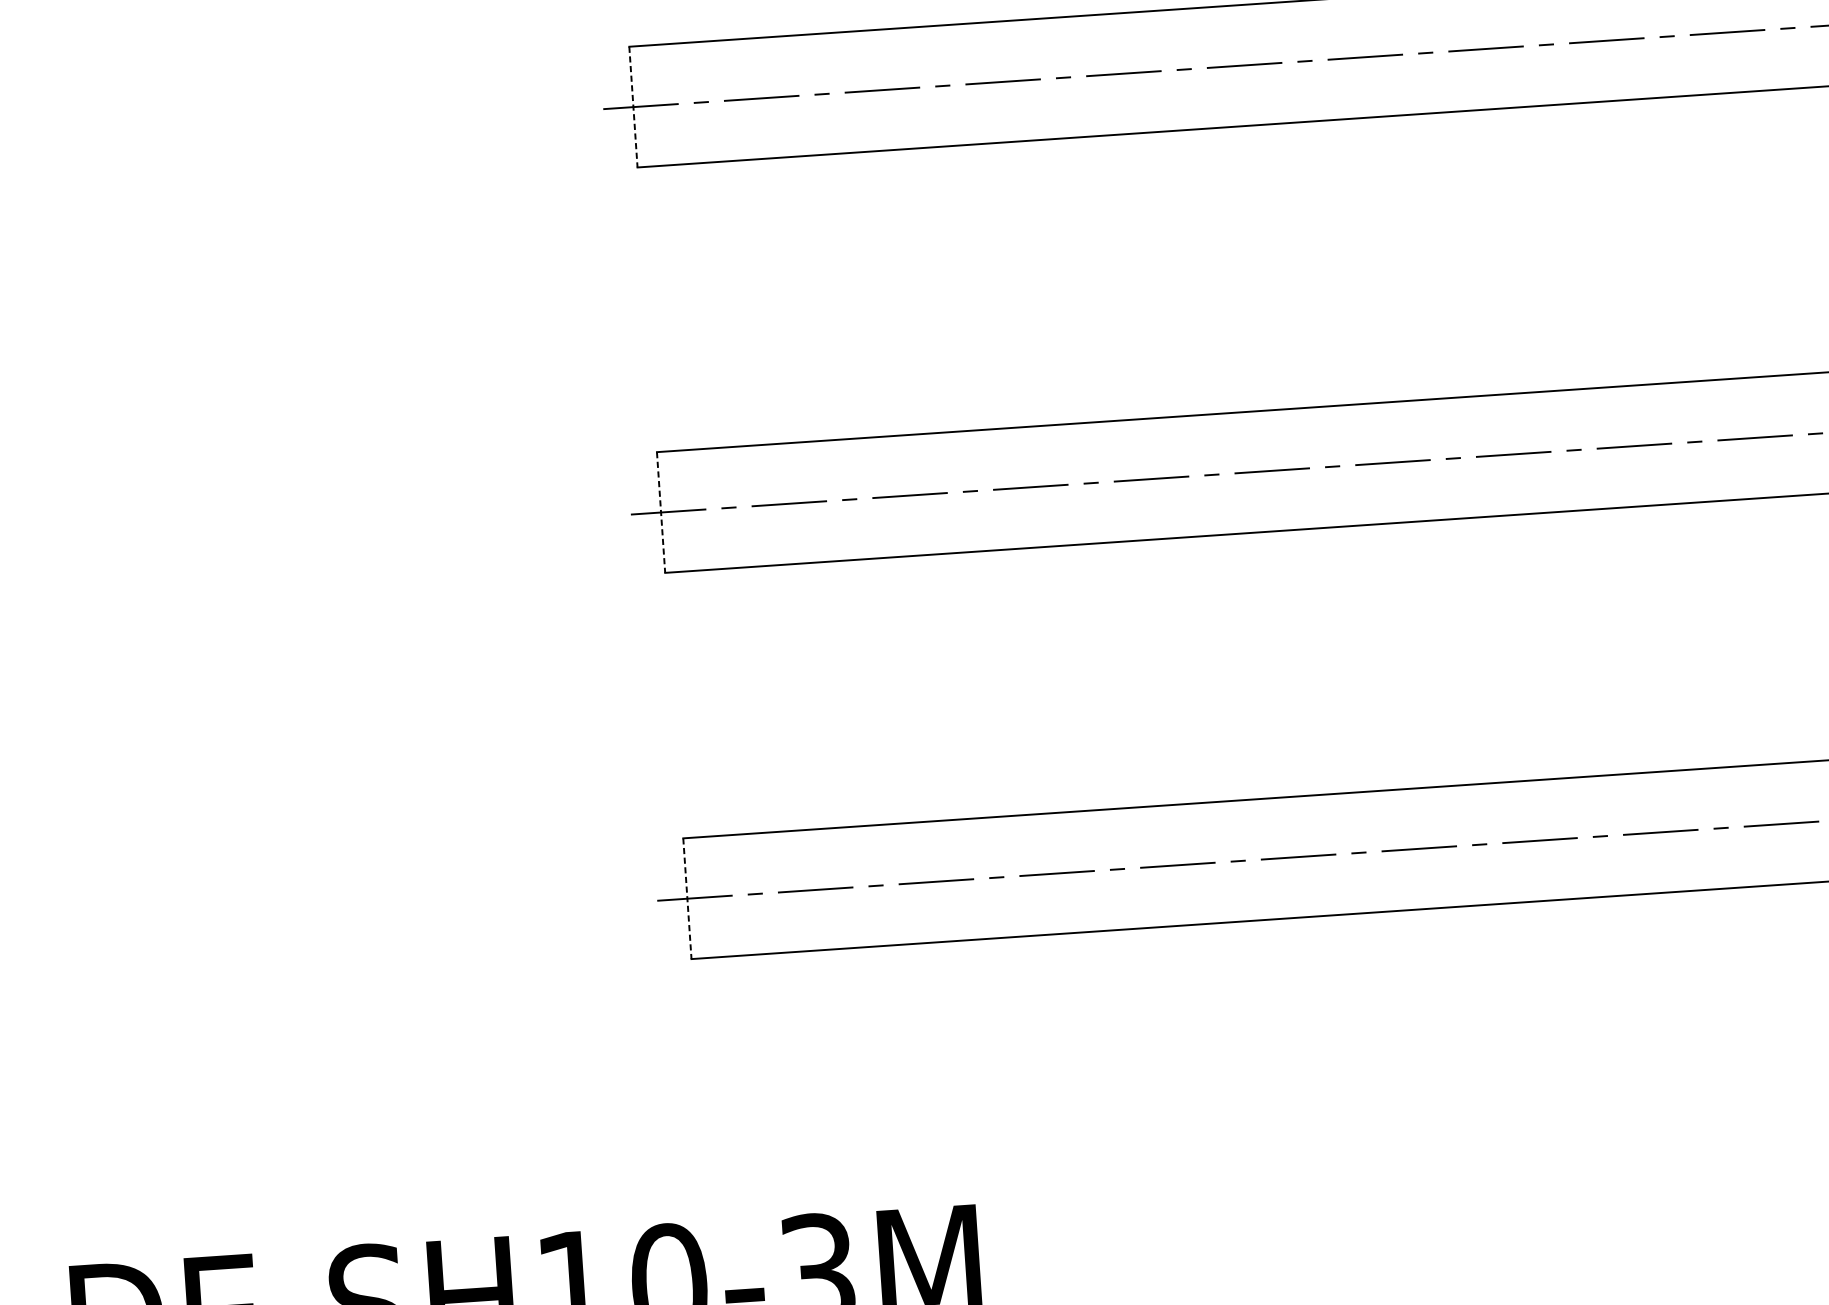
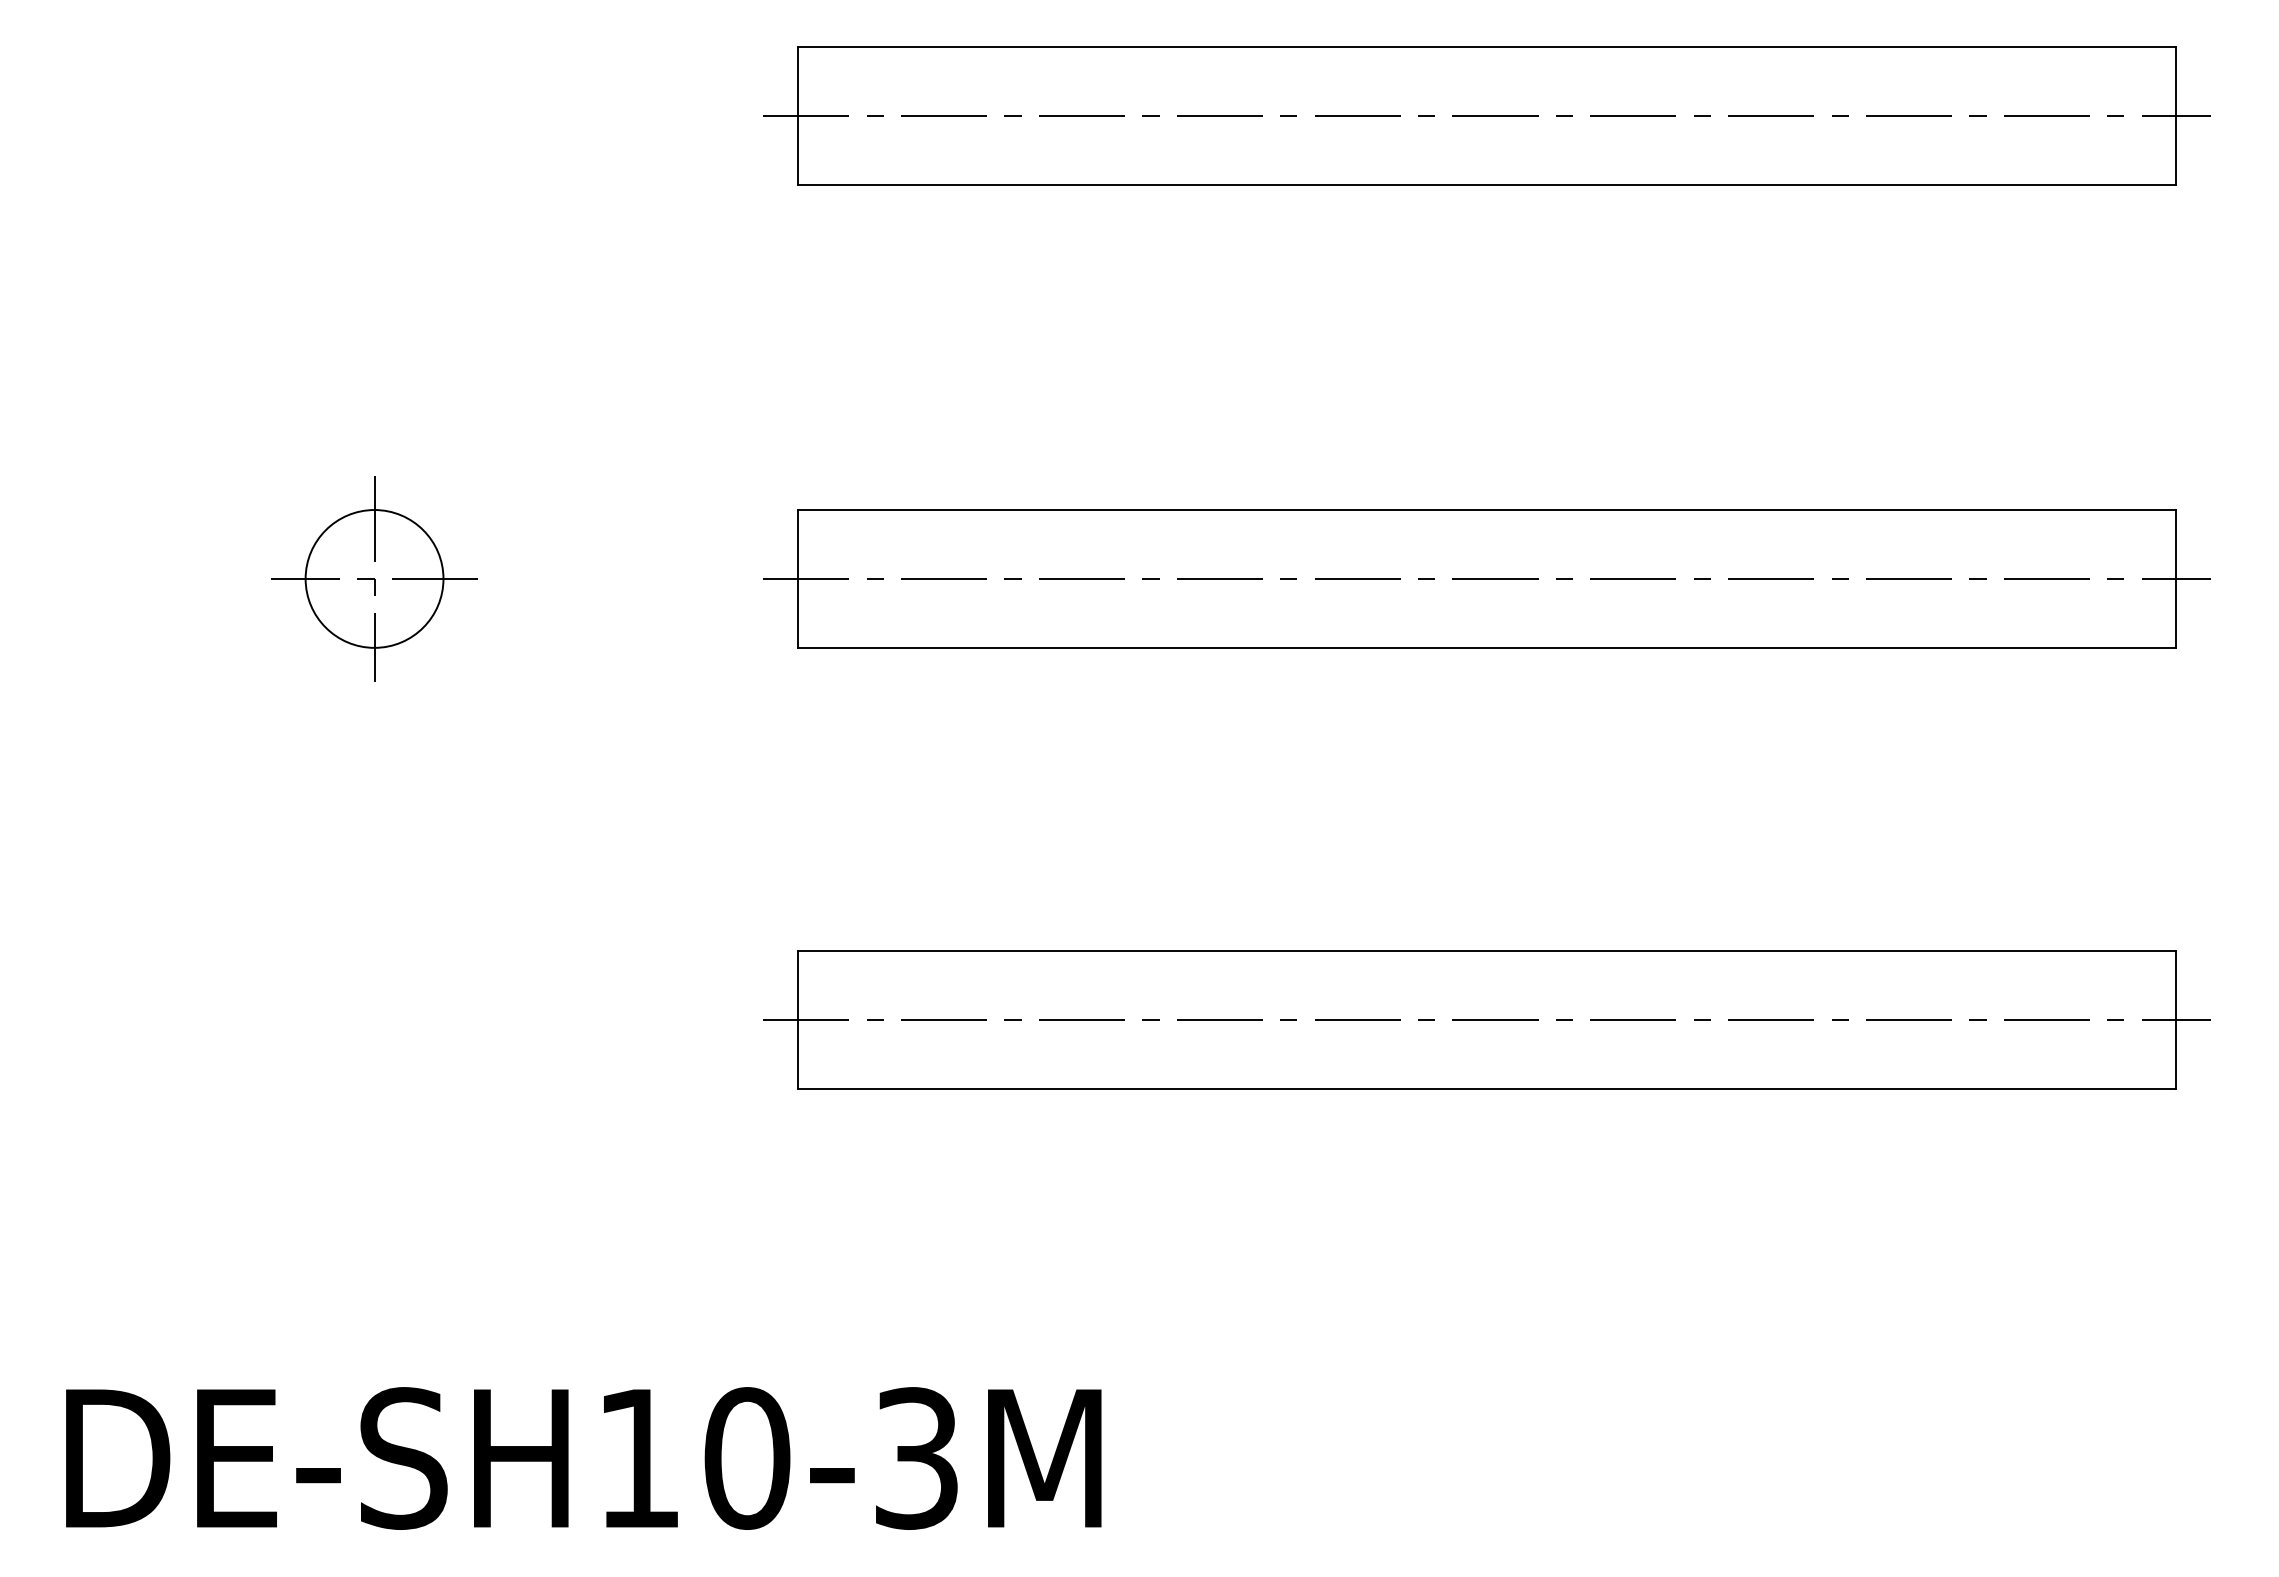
line: (633, 107) -> (797, 116), dashed -> solid
line: (660, 512) -> (797, 578), dashed -> solid
part: (290, 537) -> (374, 578), added
line: (687, 898) -> (797, 1019), dashed -> solid

